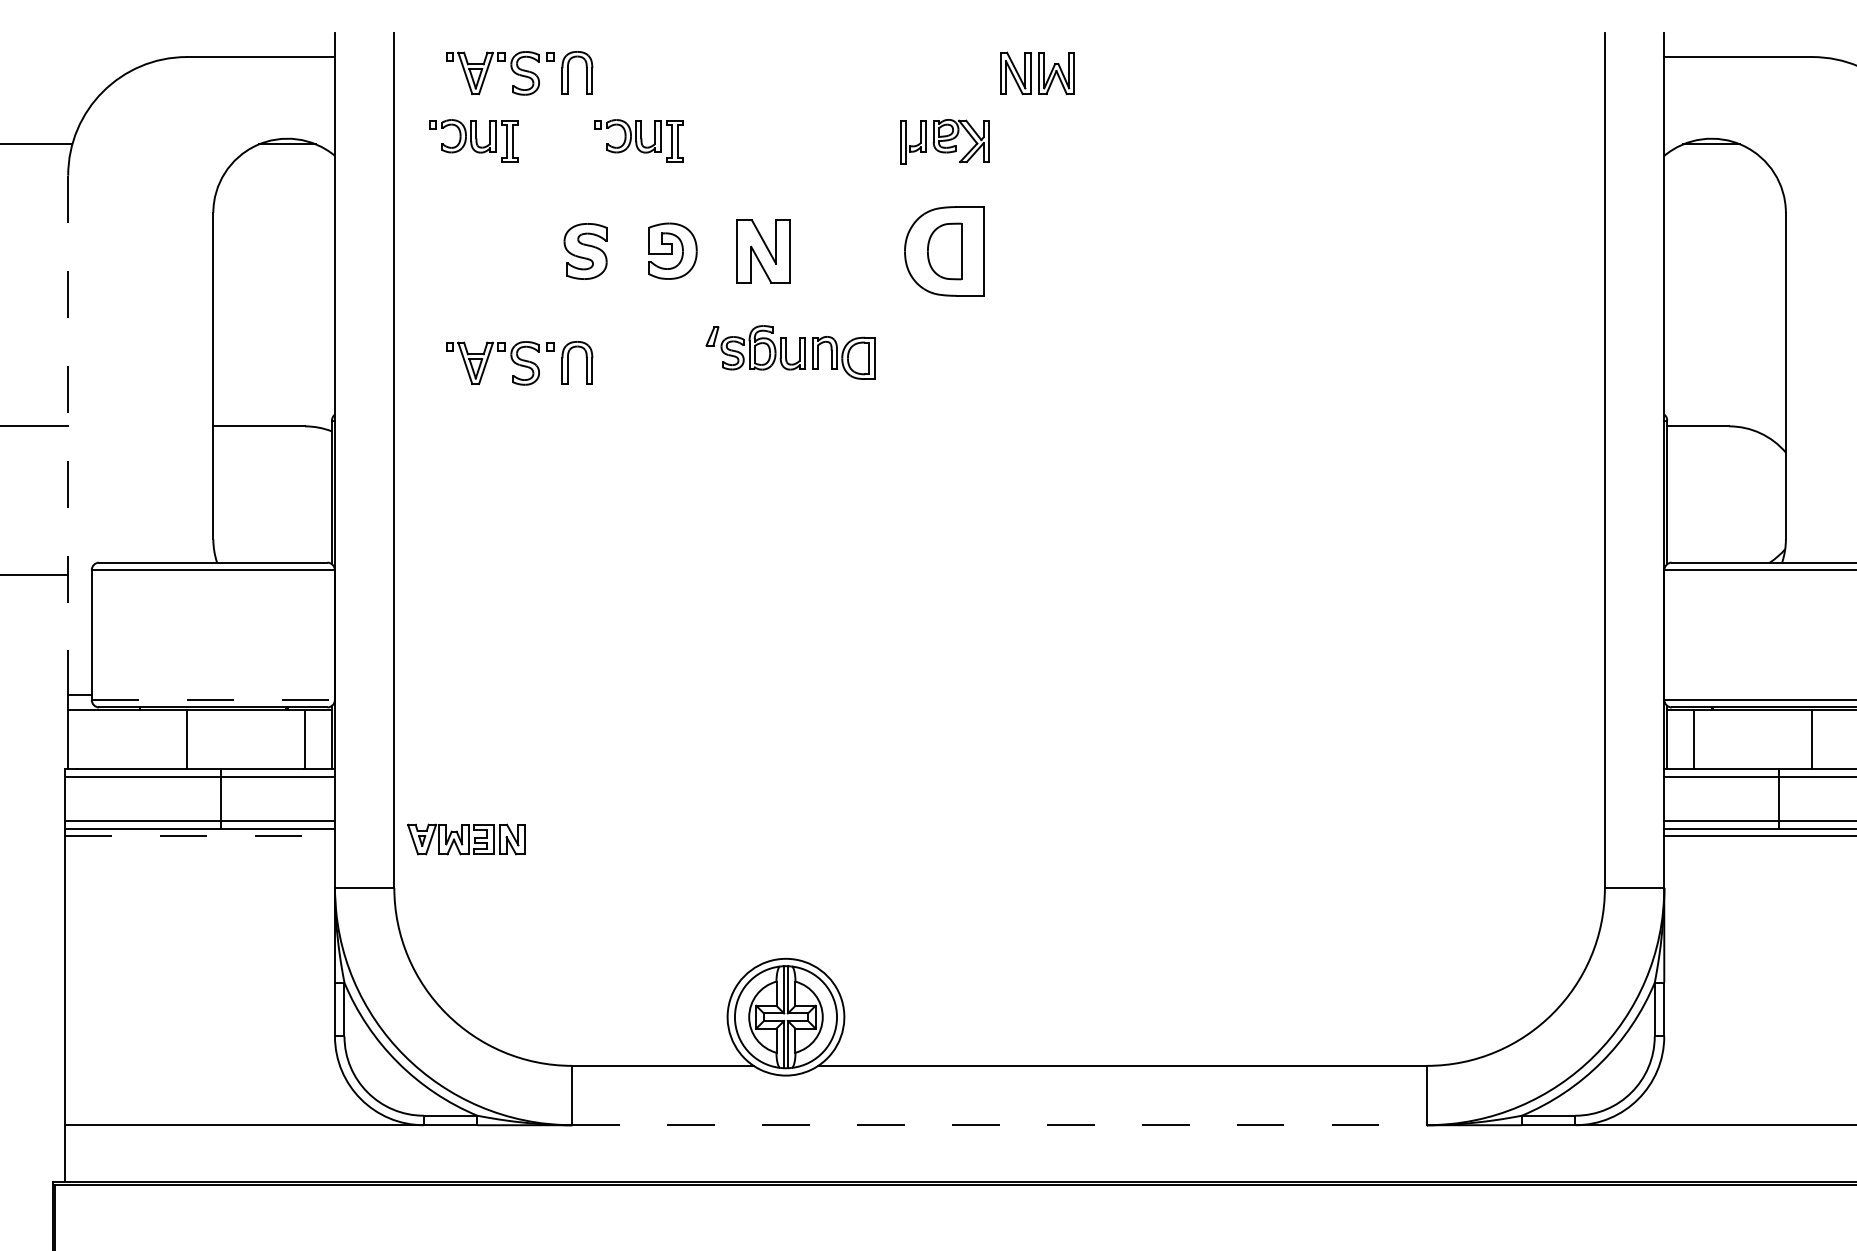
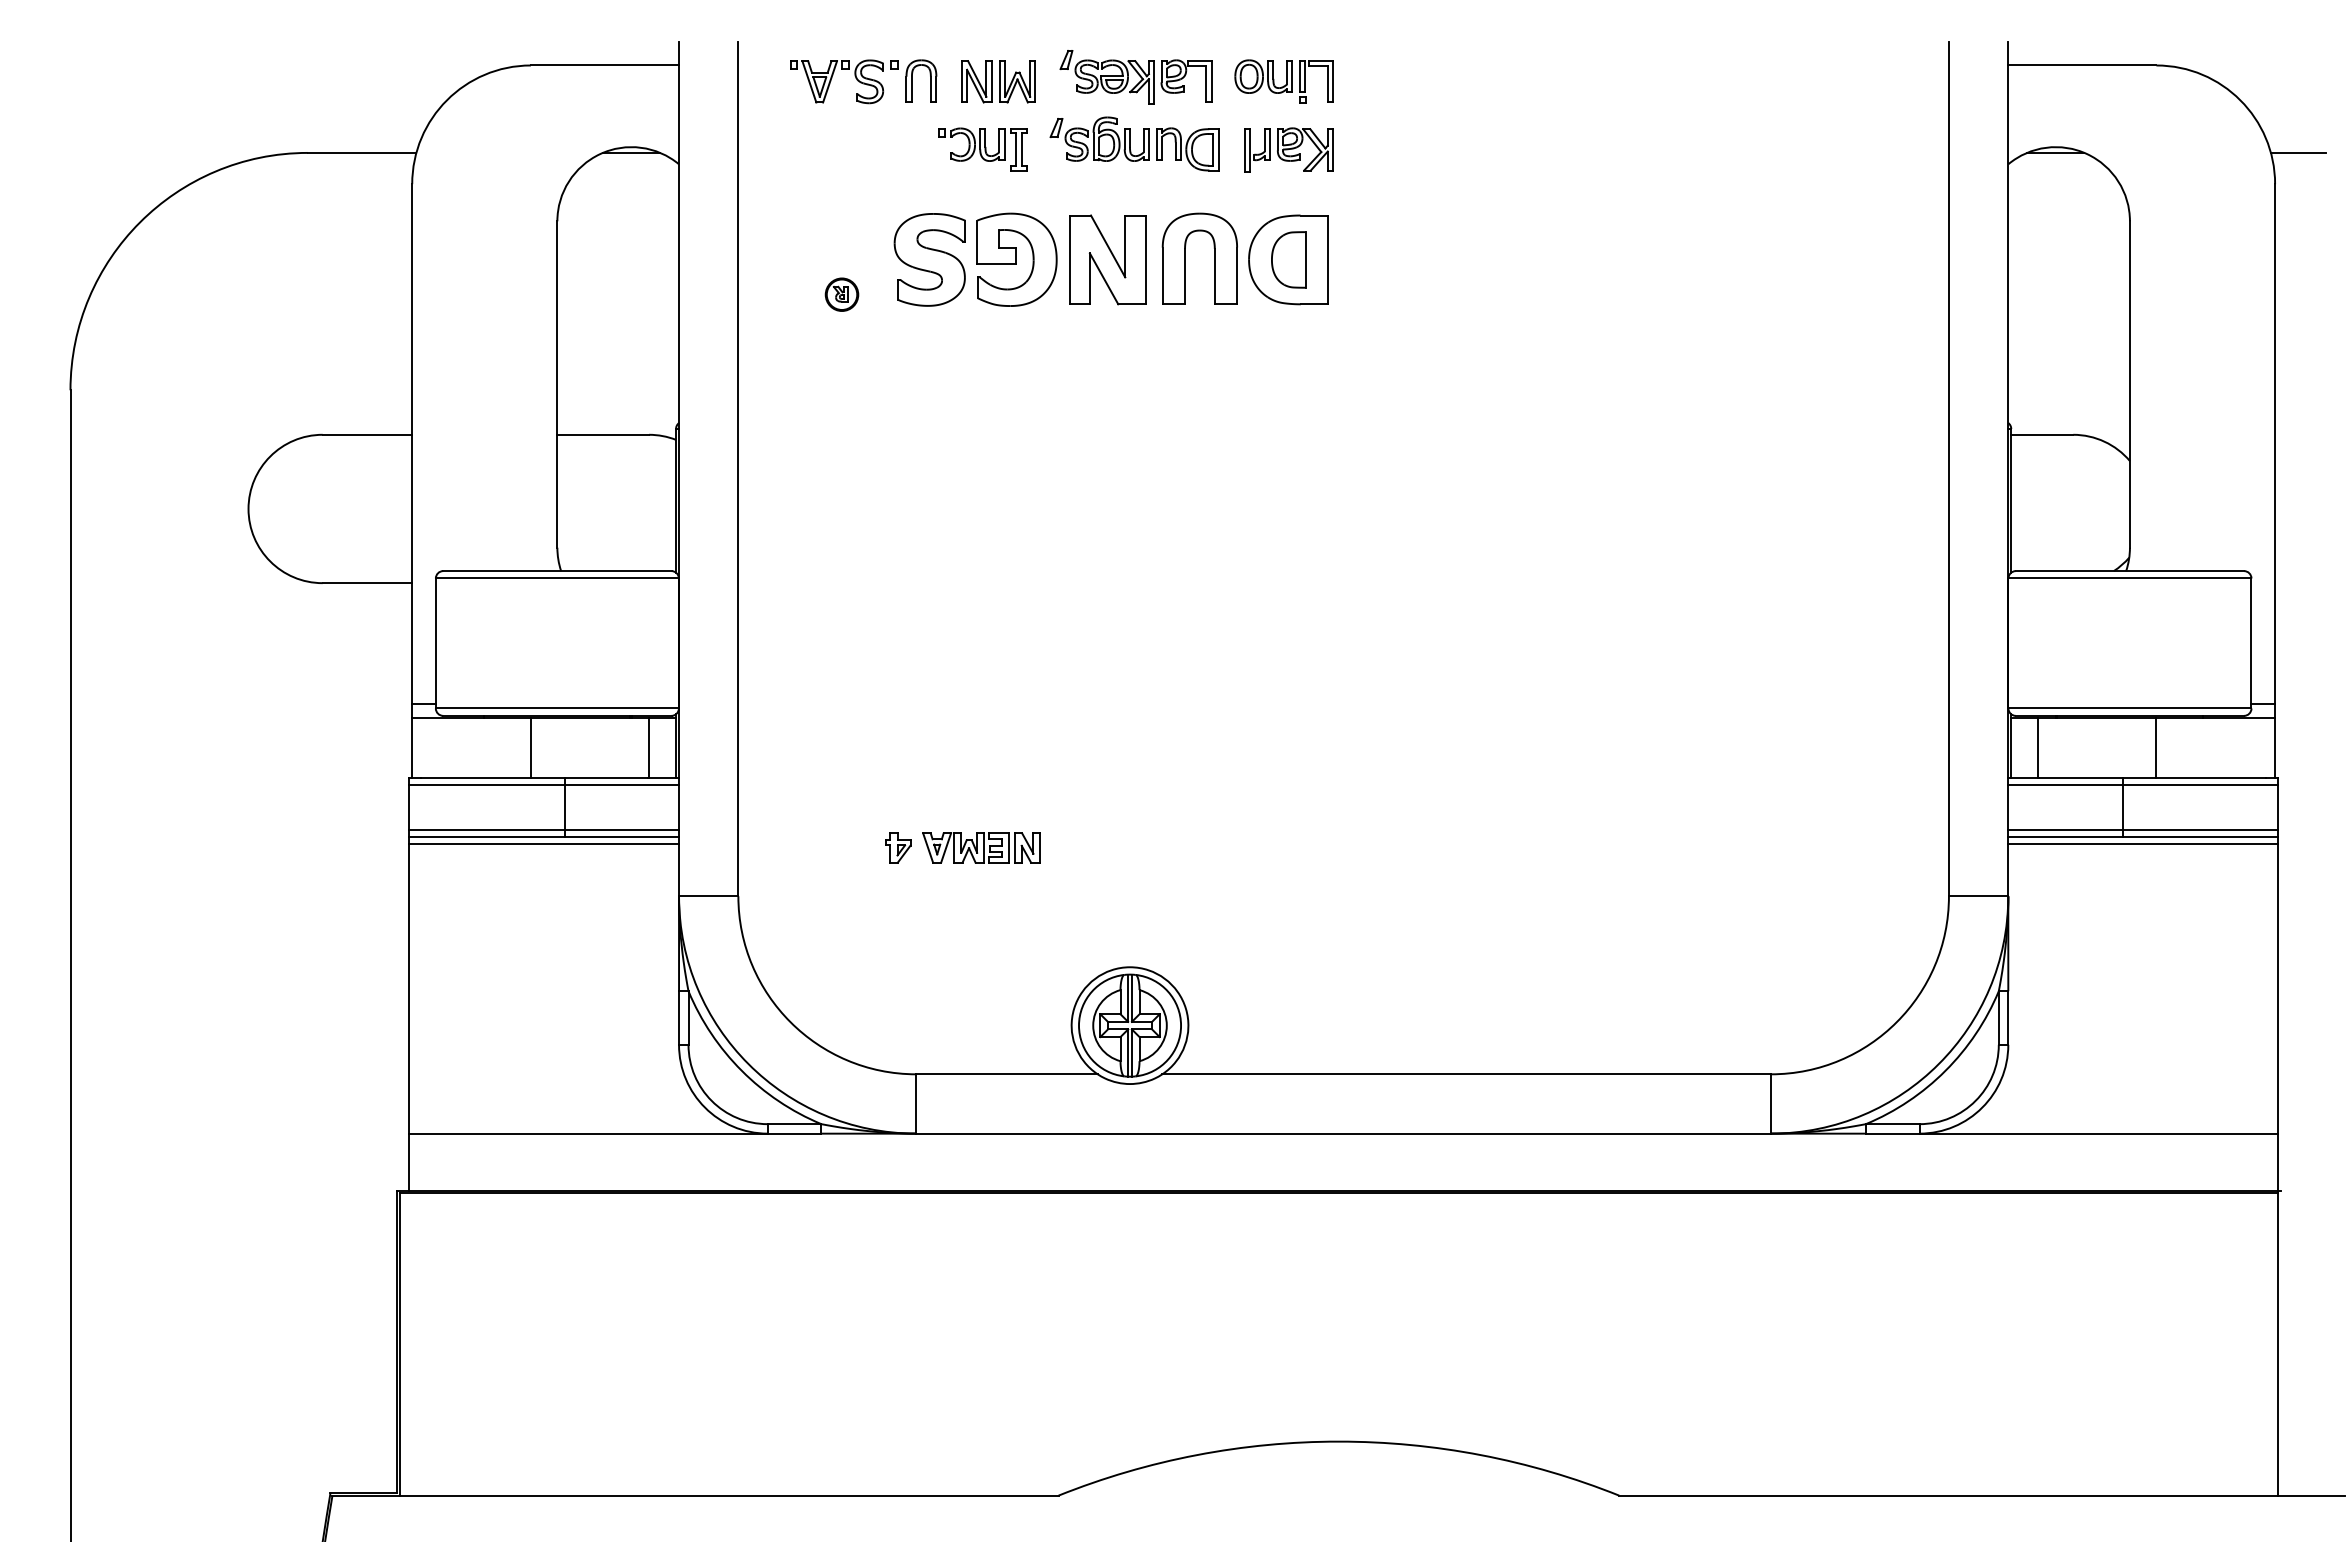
part: (791, 69) -> (1135, 77), added
part: (939, 73) -> (1283, 81), added
part: (1037, 73) -> (998, 81), moved
part: (473, 141) -> (817, 149), removed
part: (841, 250) -> (1185, 258), added
part: (585, 251) -> (929, 259), size x1.67
part: (672, 251) -> (1016, 259), size x1.67
part: (763, 251) -> (1107, 259), size x1.43
part: (497, 286) -> (841, 294), added
part: (790, 352) -> (1134, 143), moved
part: (519, 363) -> (863, 371), removed
line: (68, 435) -> (412, 443), dashed -> solid
line: (213, 700) -> (557, 708), dashed -> solid
line: (200, 836) -> (544, 844), dashed -> solid
part: (466, 839) -> (981, 847), moved
part: (554, 839) -> (898, 847), added
line: (1000, 1125) -> (1344, 1133), dashed -> solid

